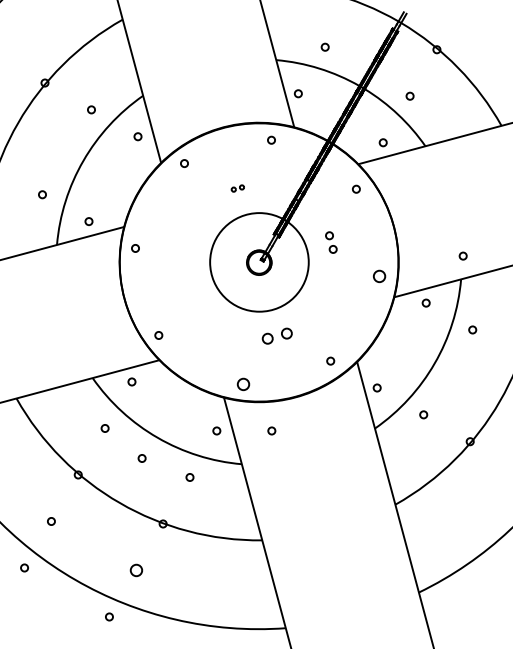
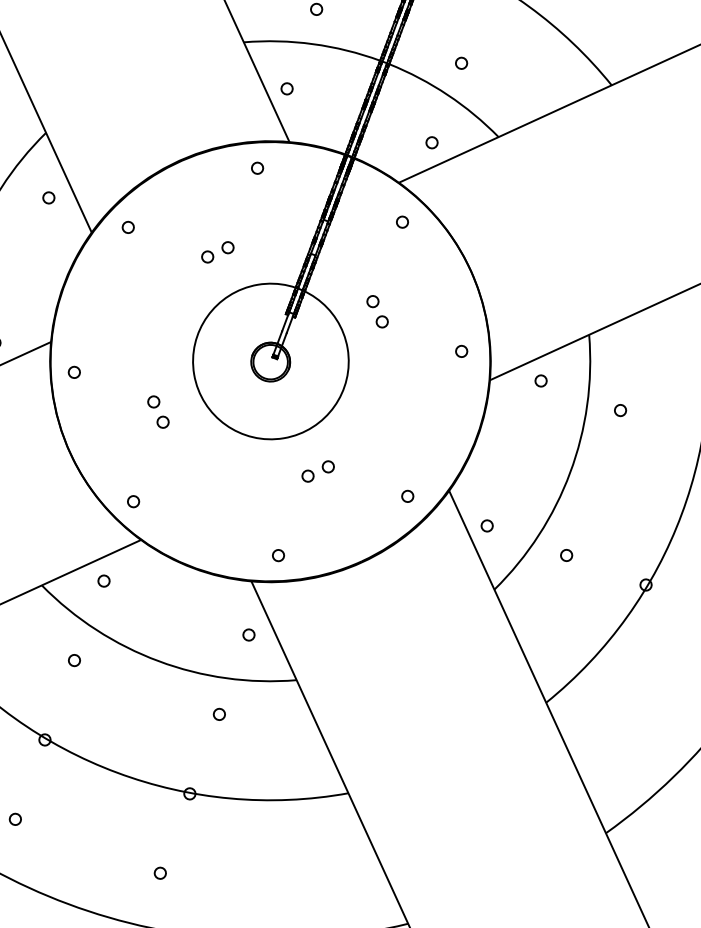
part: (237, 188) -> (217, 252), size x1.67
circle: (462, 255) -> (585, 297), removed
circle: (379, 275) -> (461, 350), size x0.62
part: (183, 281) -> (157, 411), added
part: (277, 335) -> (318, 470), size x0.71
circle: (243, 384) -> (278, 555), size x0.62
circle: (271, 430) -> (333, 619), removed
circle: (141, 458) -> (138, 697), removed
circle: (135, 570) -> (159, 873), size x0.62

